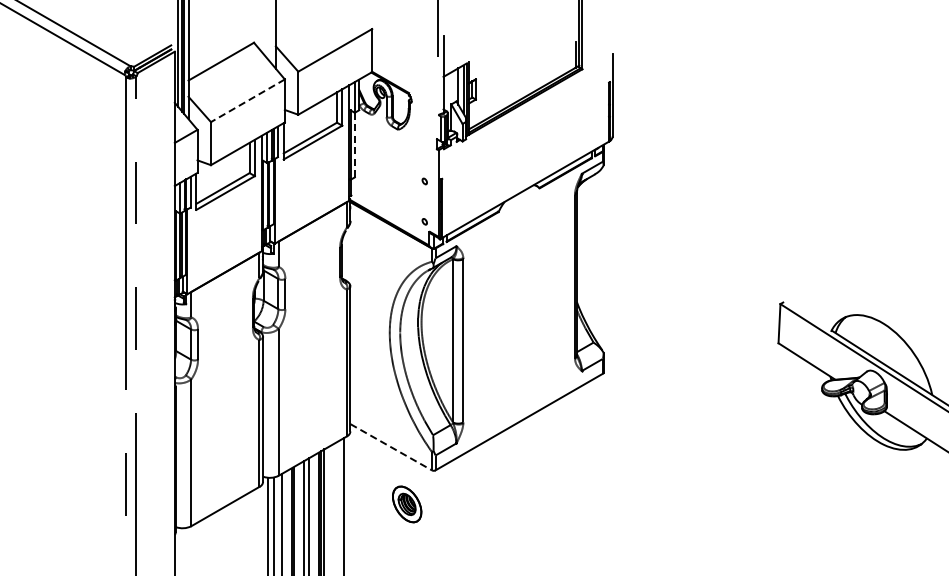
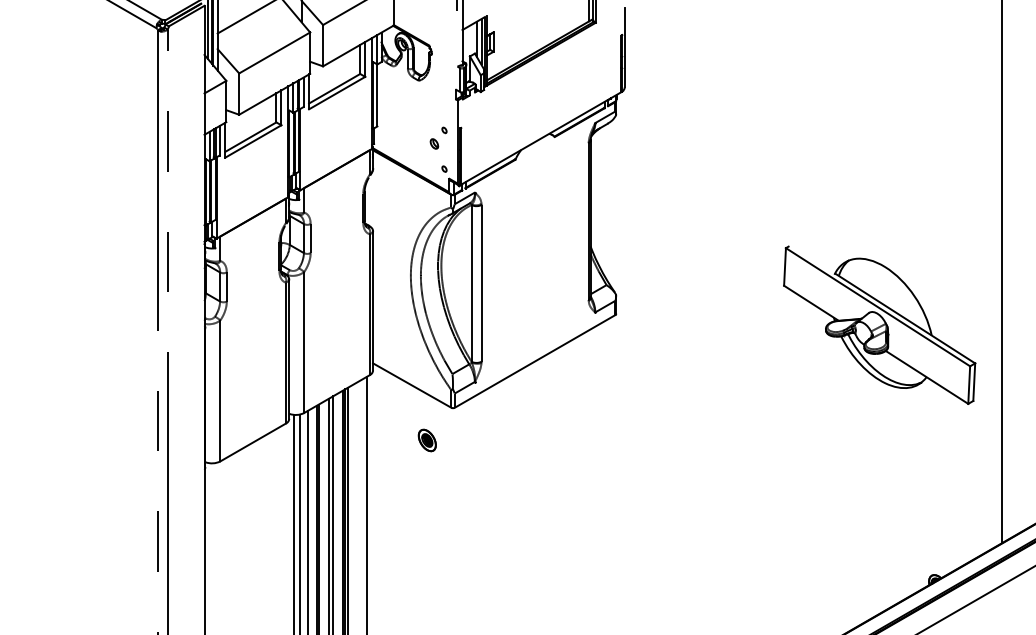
line: (247, 100) -> (274, 52), dashed -> solid
line: (355, 145) -> (377, 95), dashed -> solid
part: (414, 195) -> (434, 143), added
line: (391, 447) -> (412, 385), dashed -> solid
part: (406, 504) -> (426, 440), size x0.62

